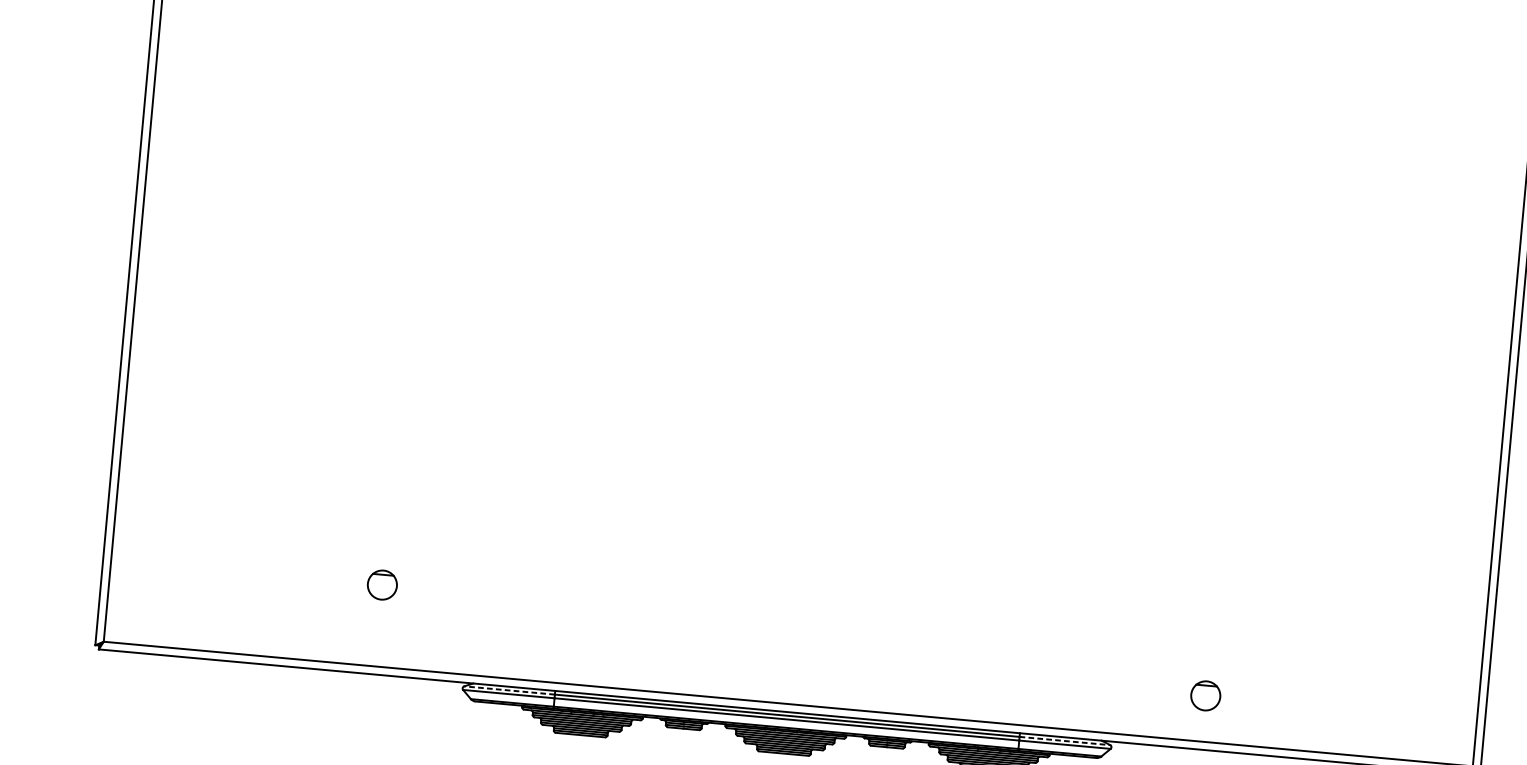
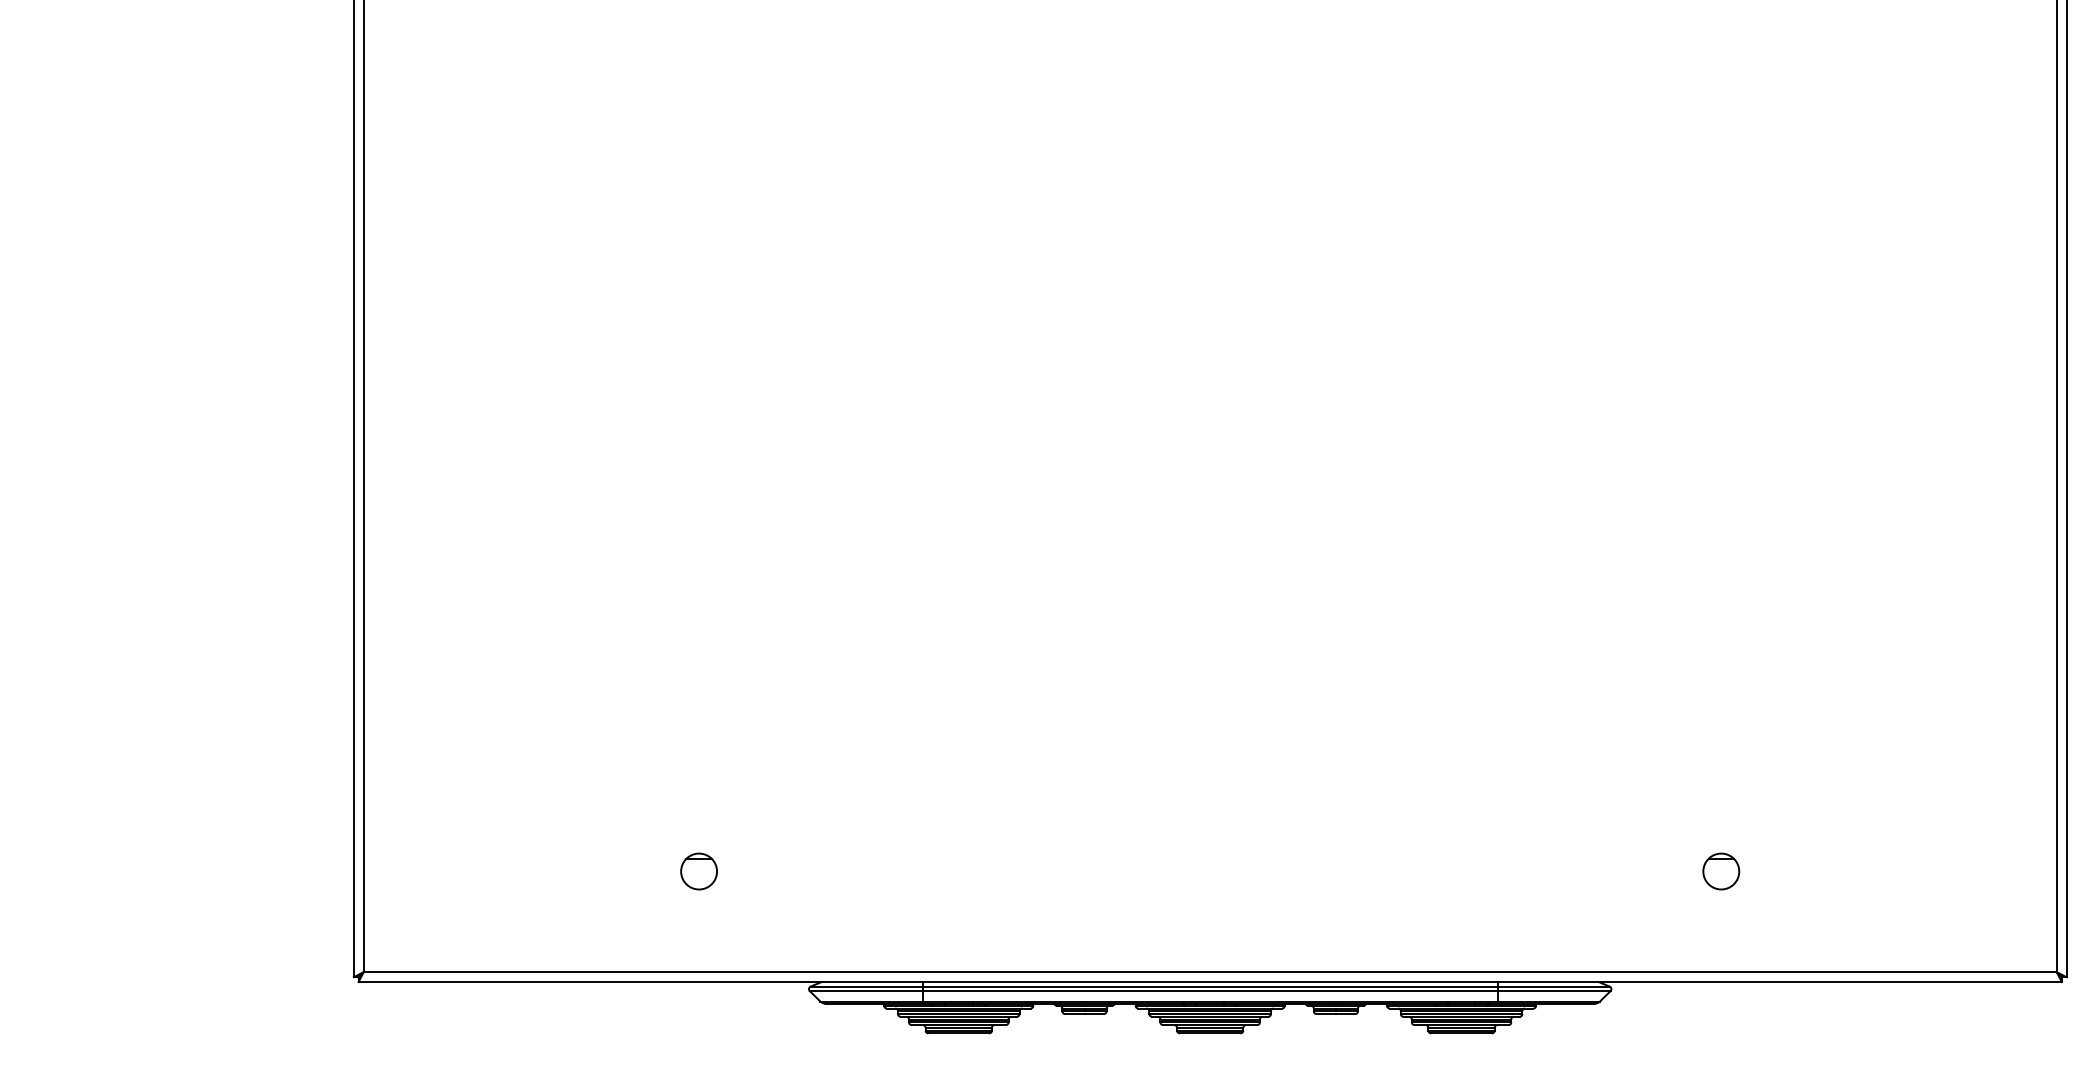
line: (509, 690) -> (866, 986), dashed -> solid
part: (1205, 695) -> (1721, 871), moved
line: (1065, 741) -> (1554, 986), dashed -> solid

